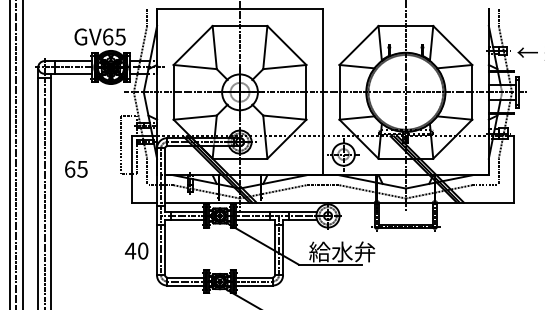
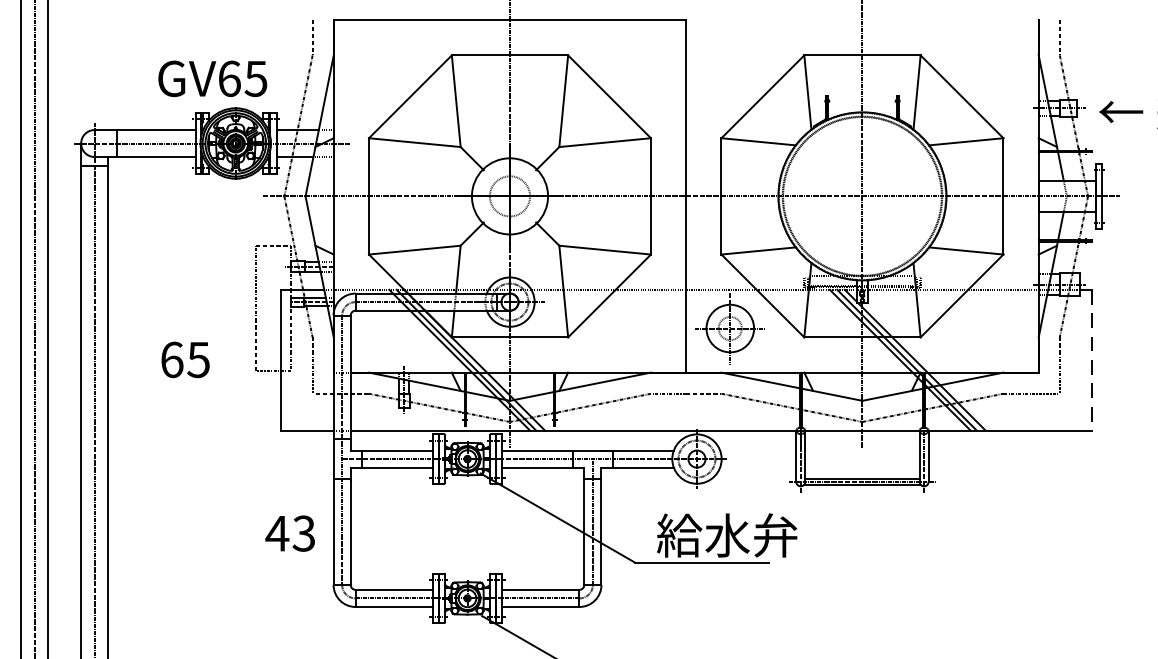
text: (76, 168) -> (185, 358), moved
line: (513, 169) -> (1091, 360), solid -> dashed
text: (142, 250) -> (302, 532), 40 -> 43

